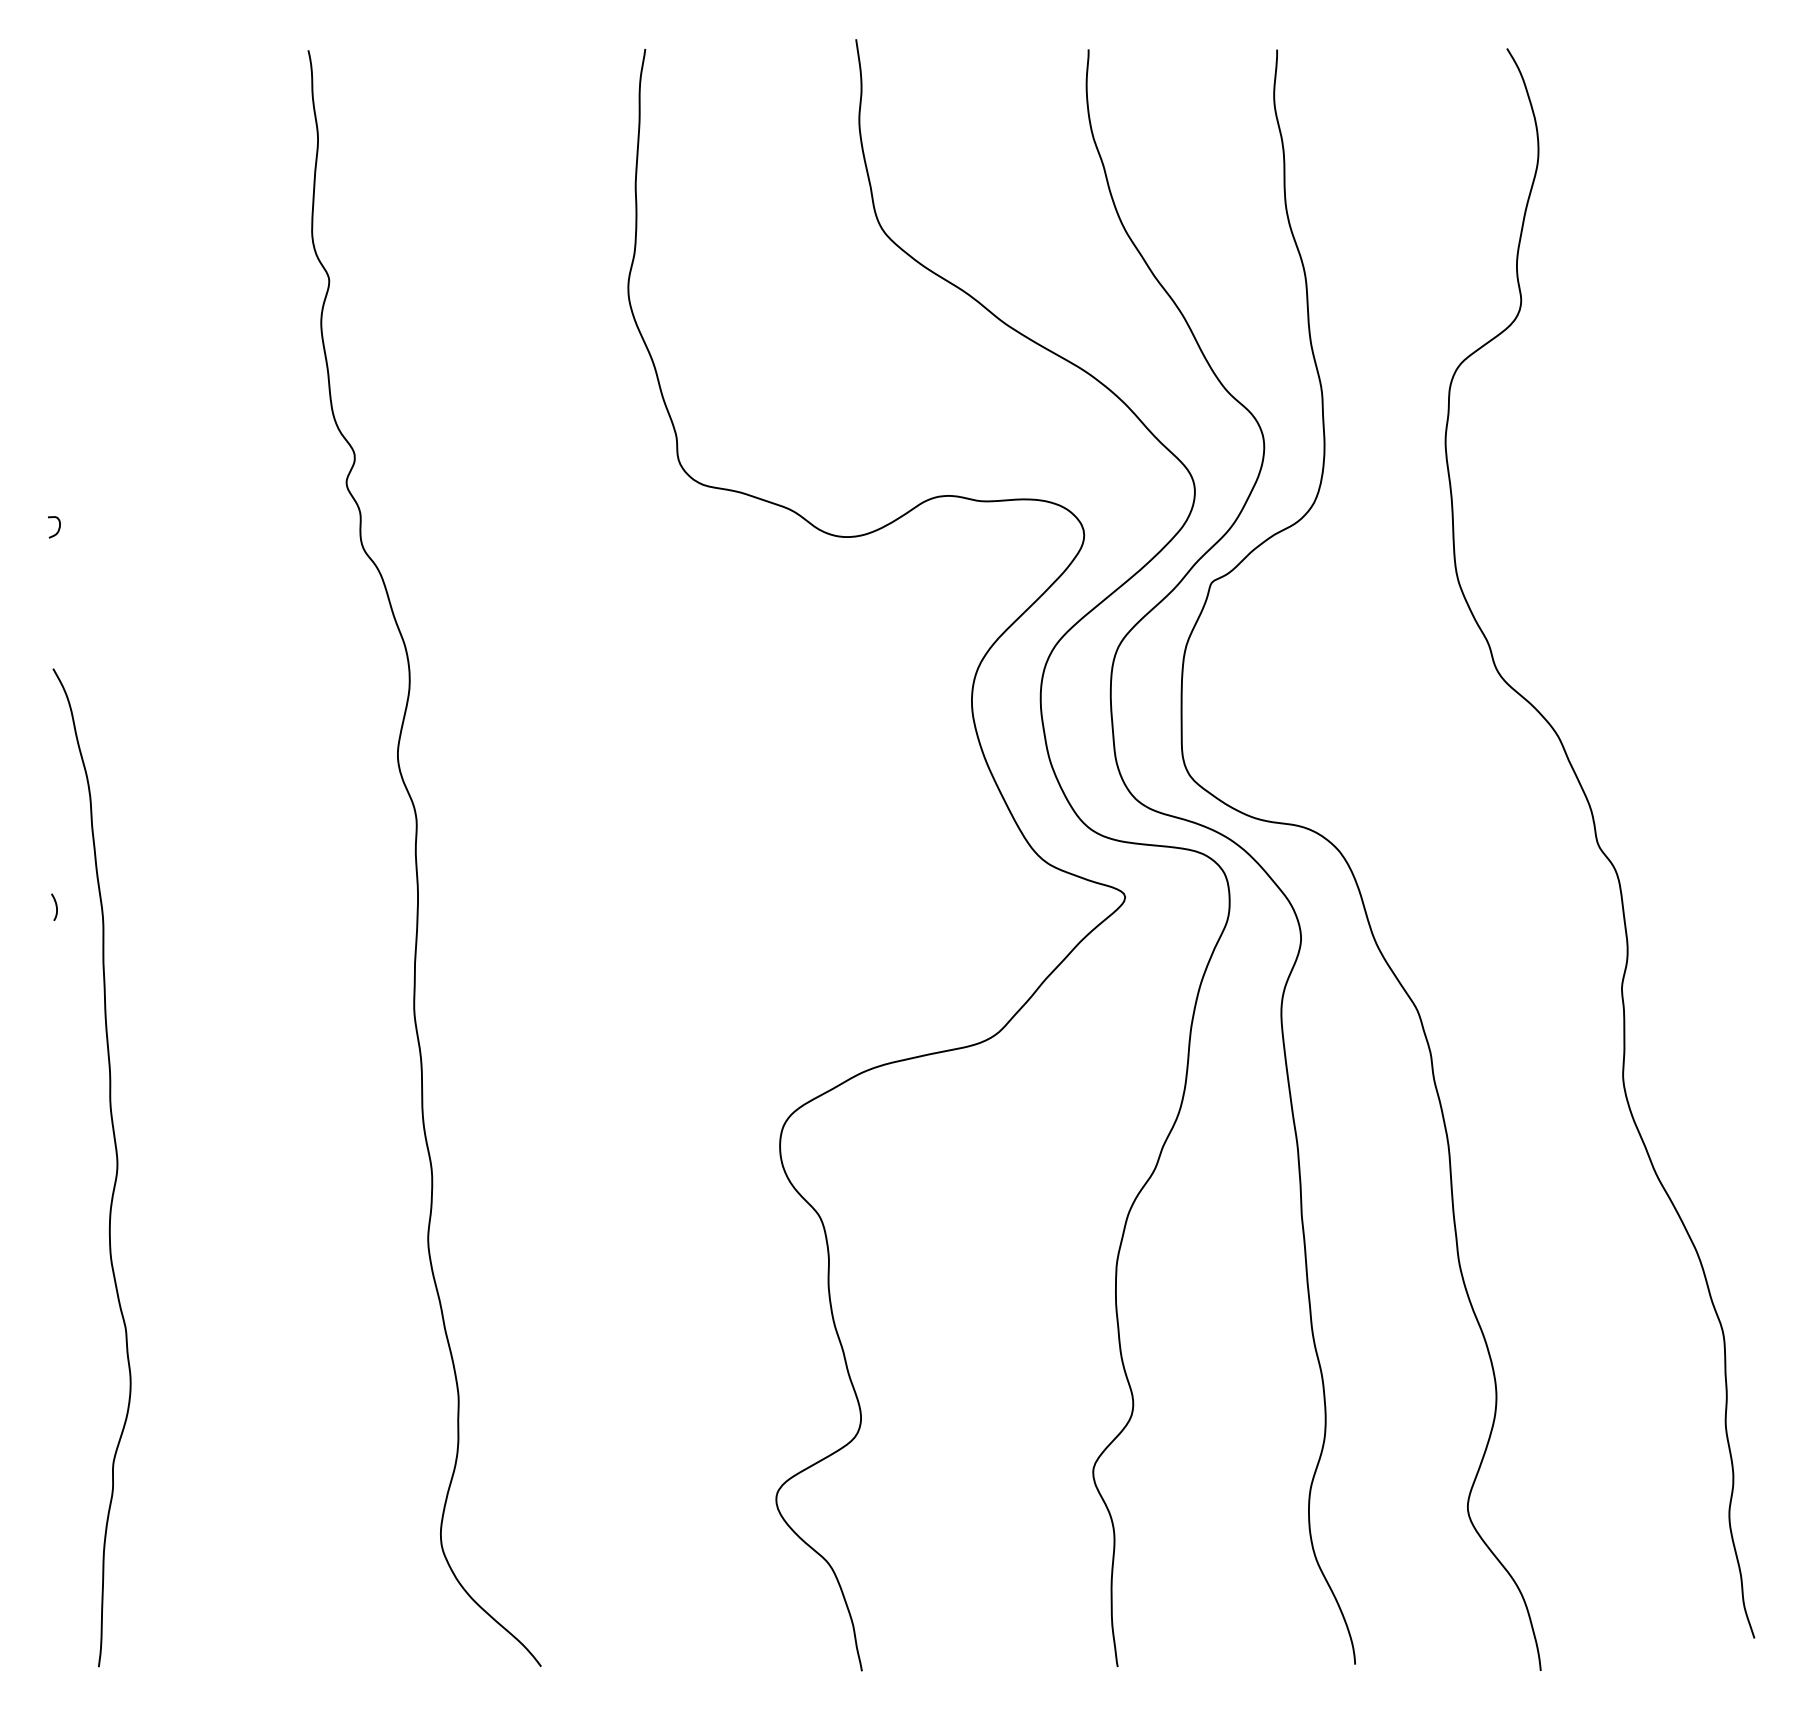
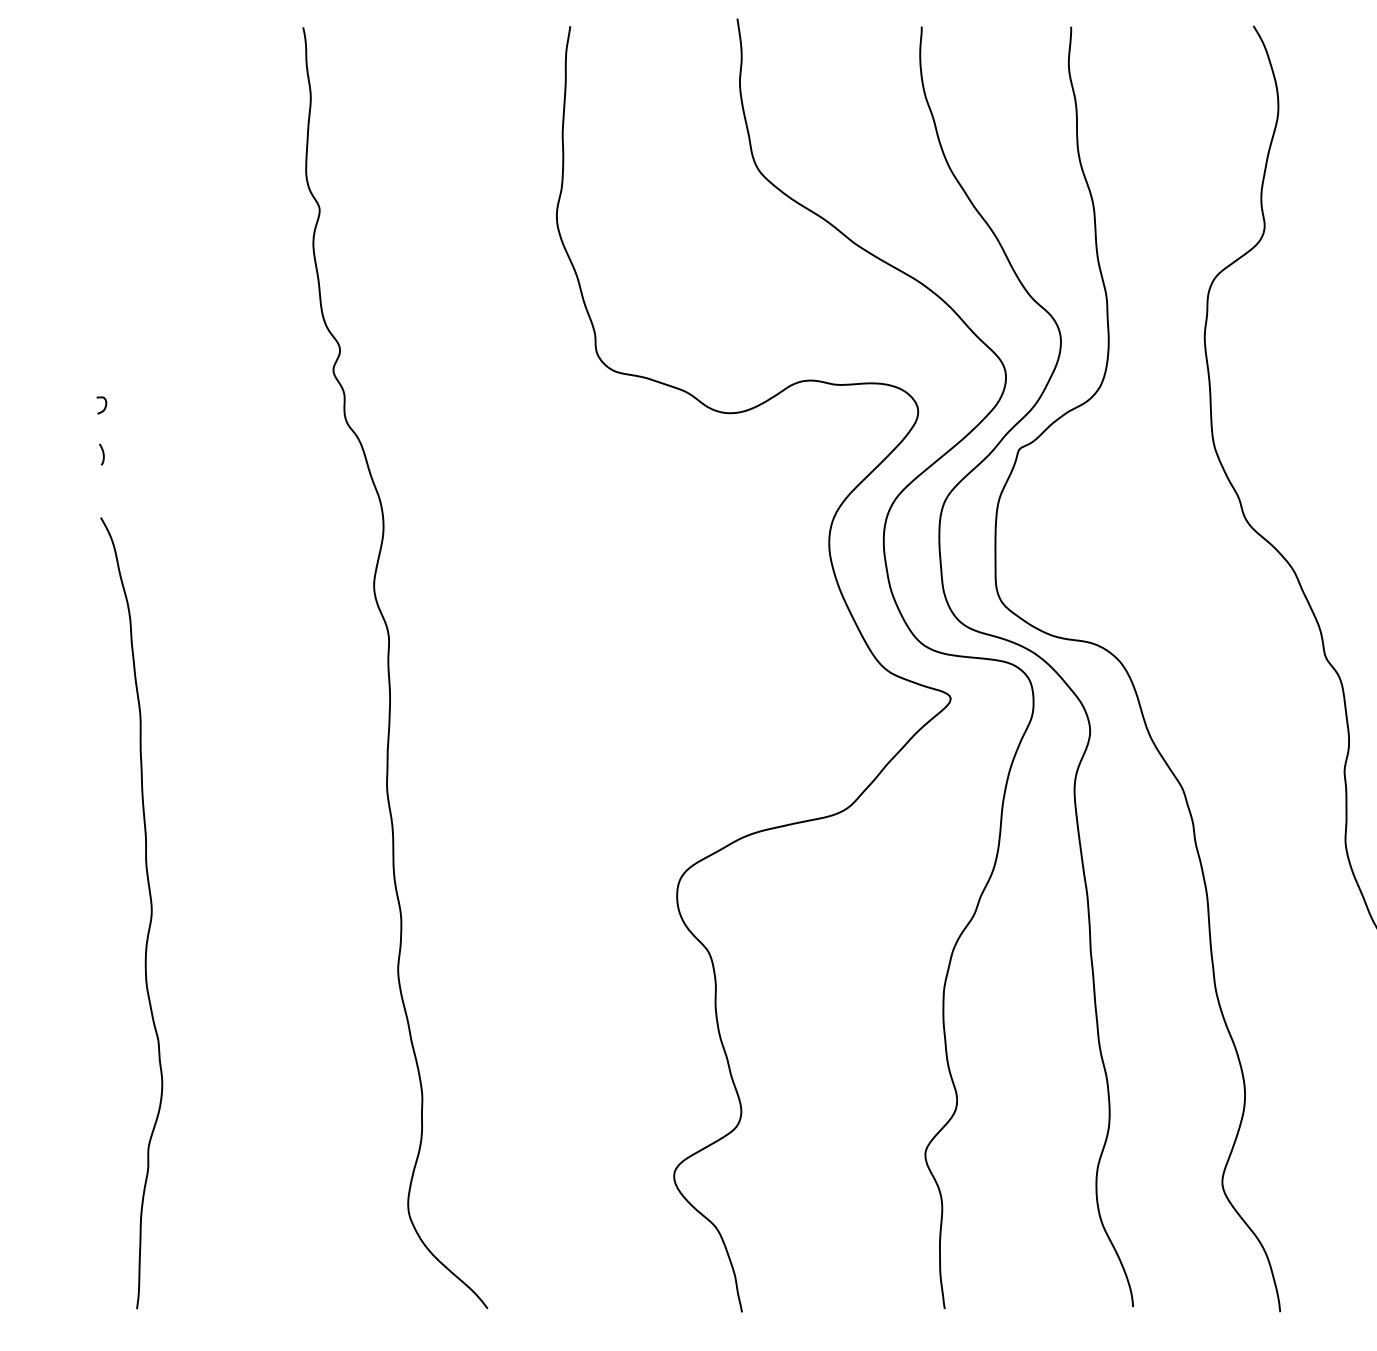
curve: (55, 906) -> (102, 453), moved

